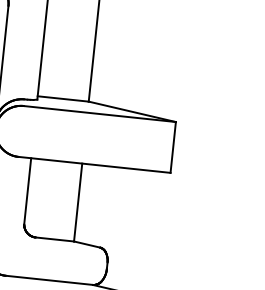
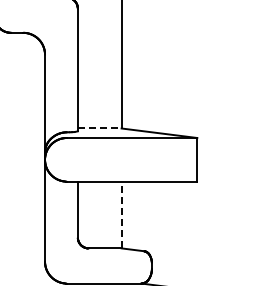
line: (62, 98) -> (99, 128), solid -> dashed
line: (78, 201) -> (121, 214), solid -> dashed

